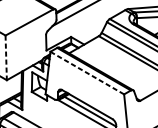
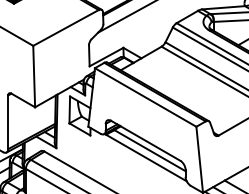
line: (6, 57) -> (34, 76), dashed -> solid
line: (87, 73) -> (145, 97), dashed -> solid

